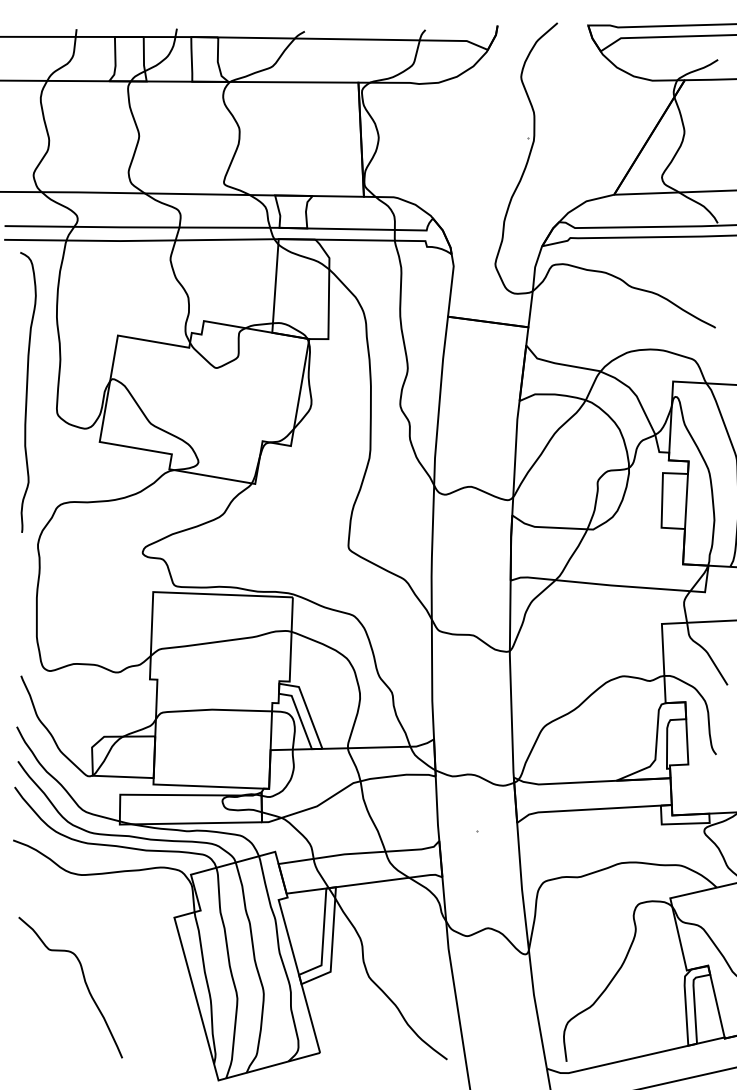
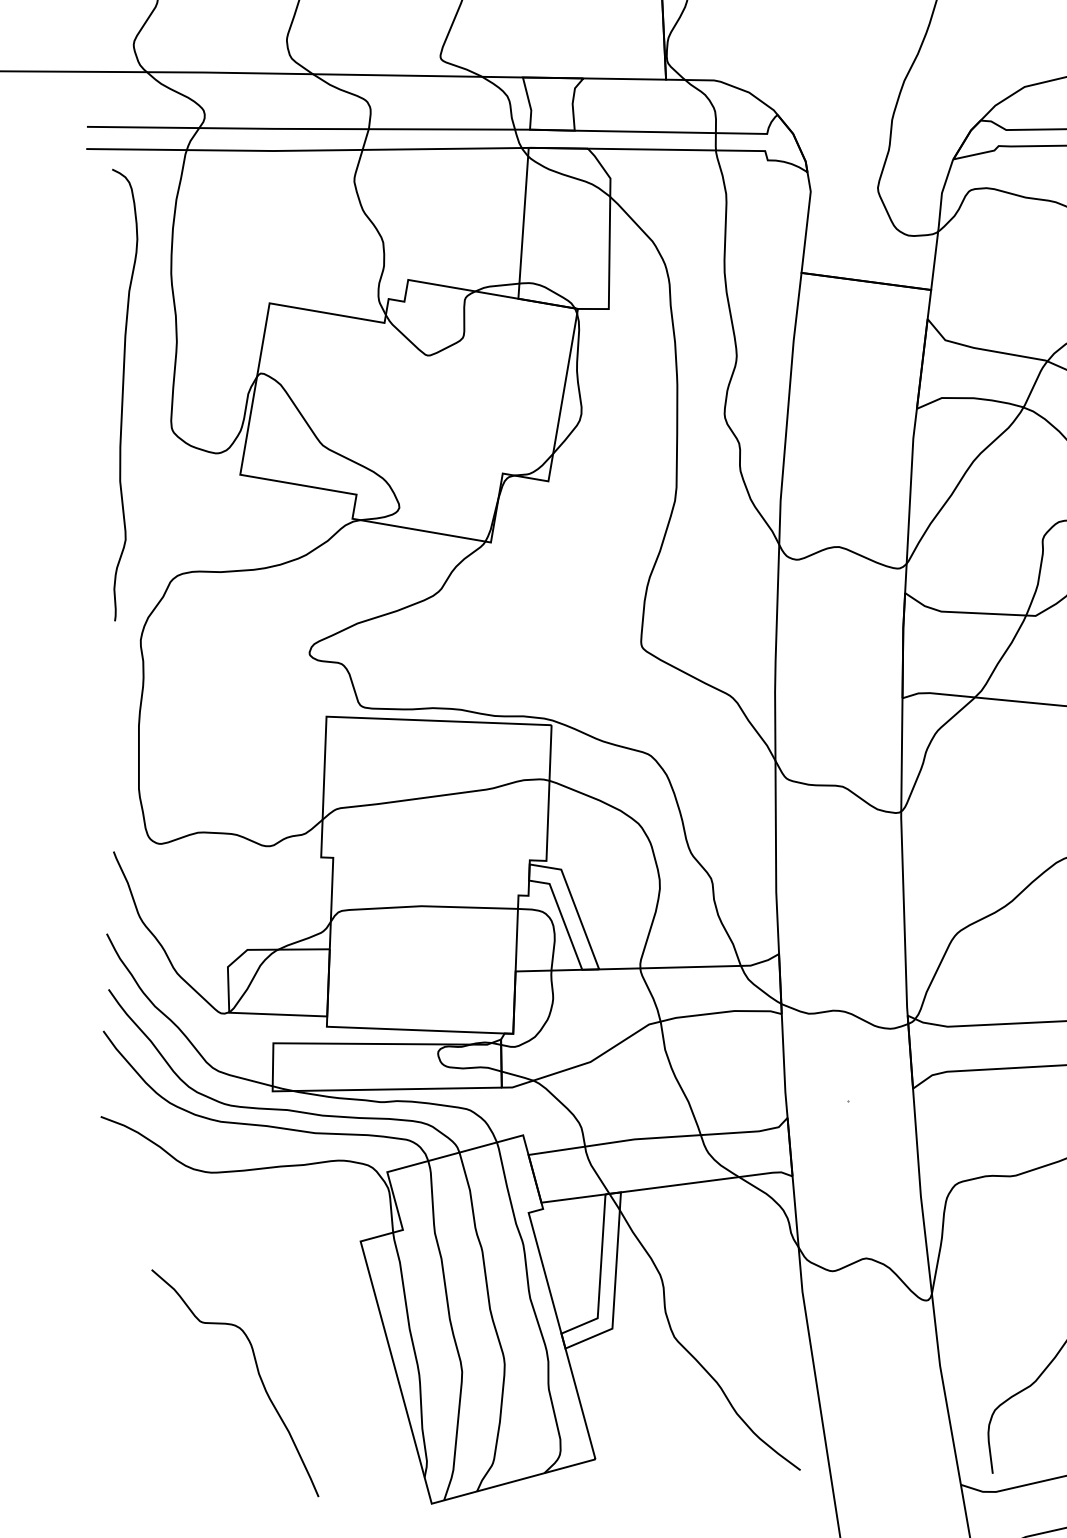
curve: (84, 982) -> (257, 1374), moved

